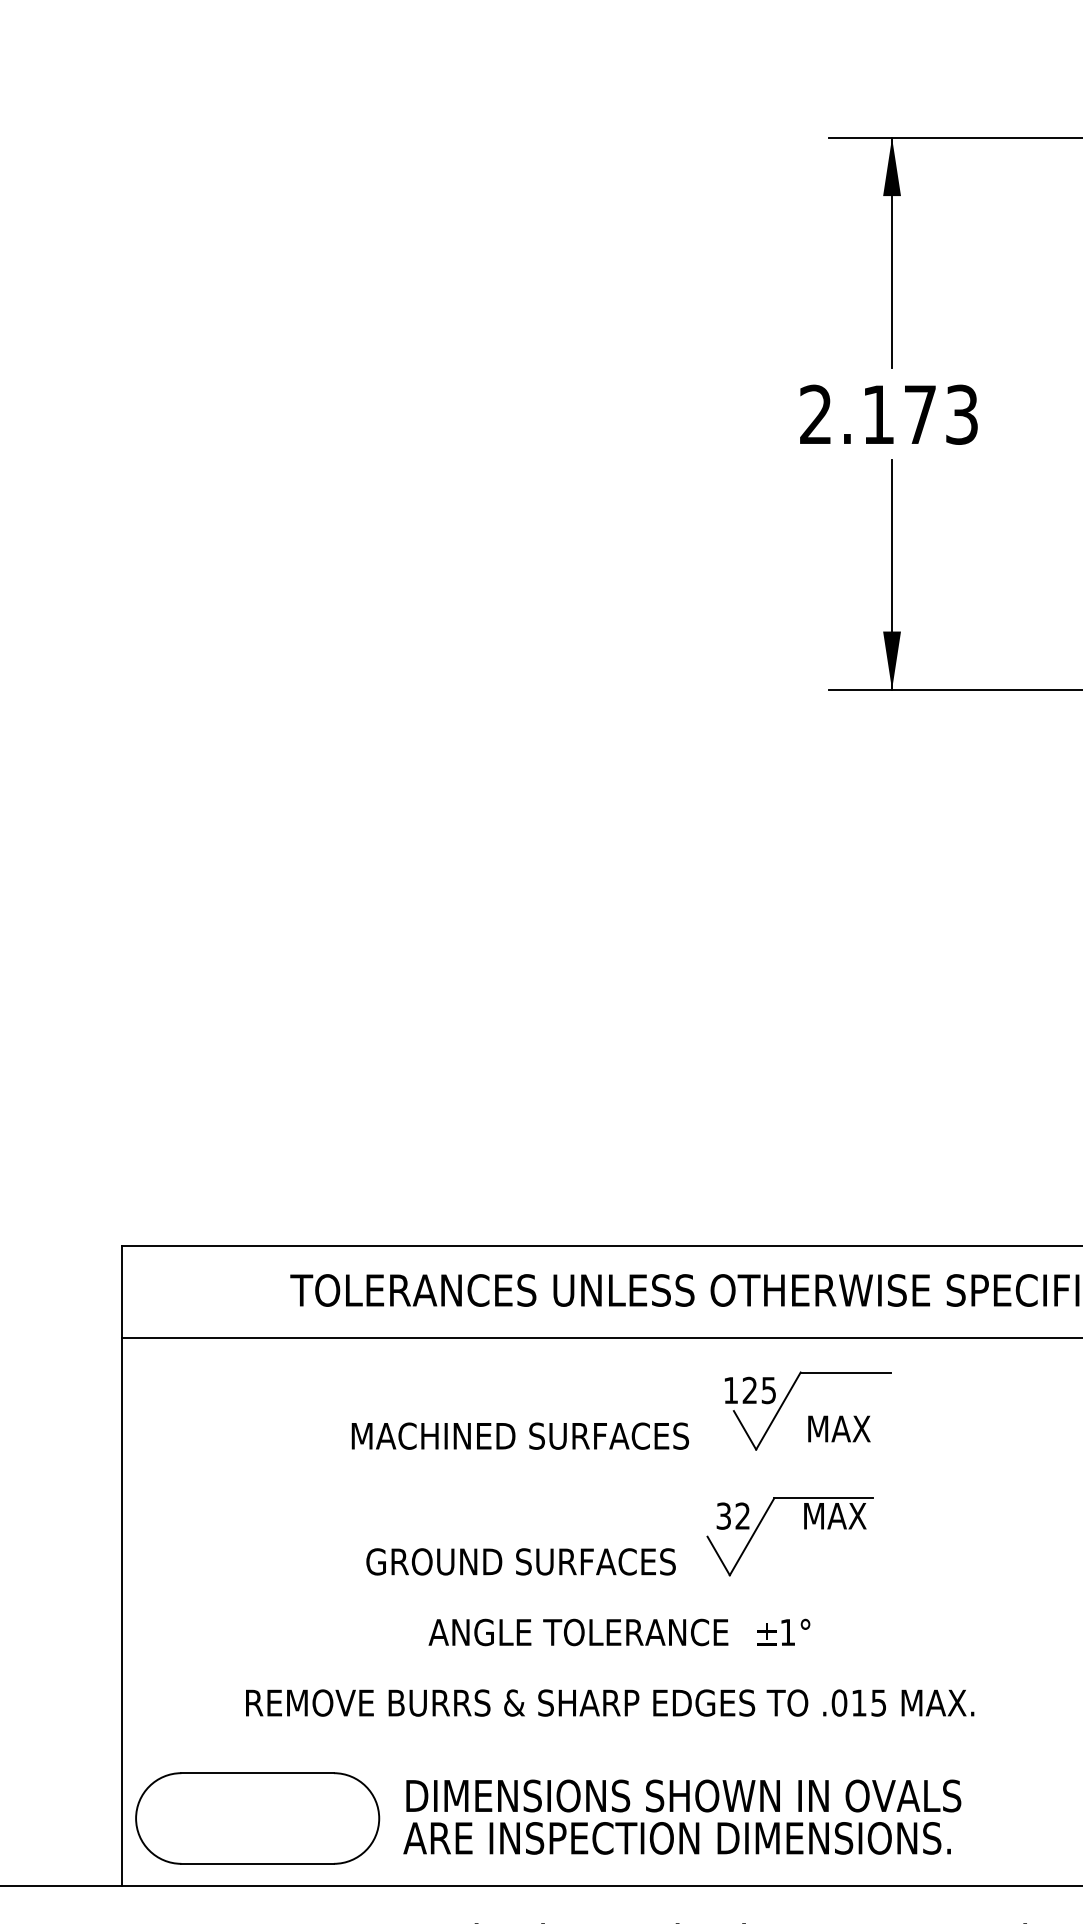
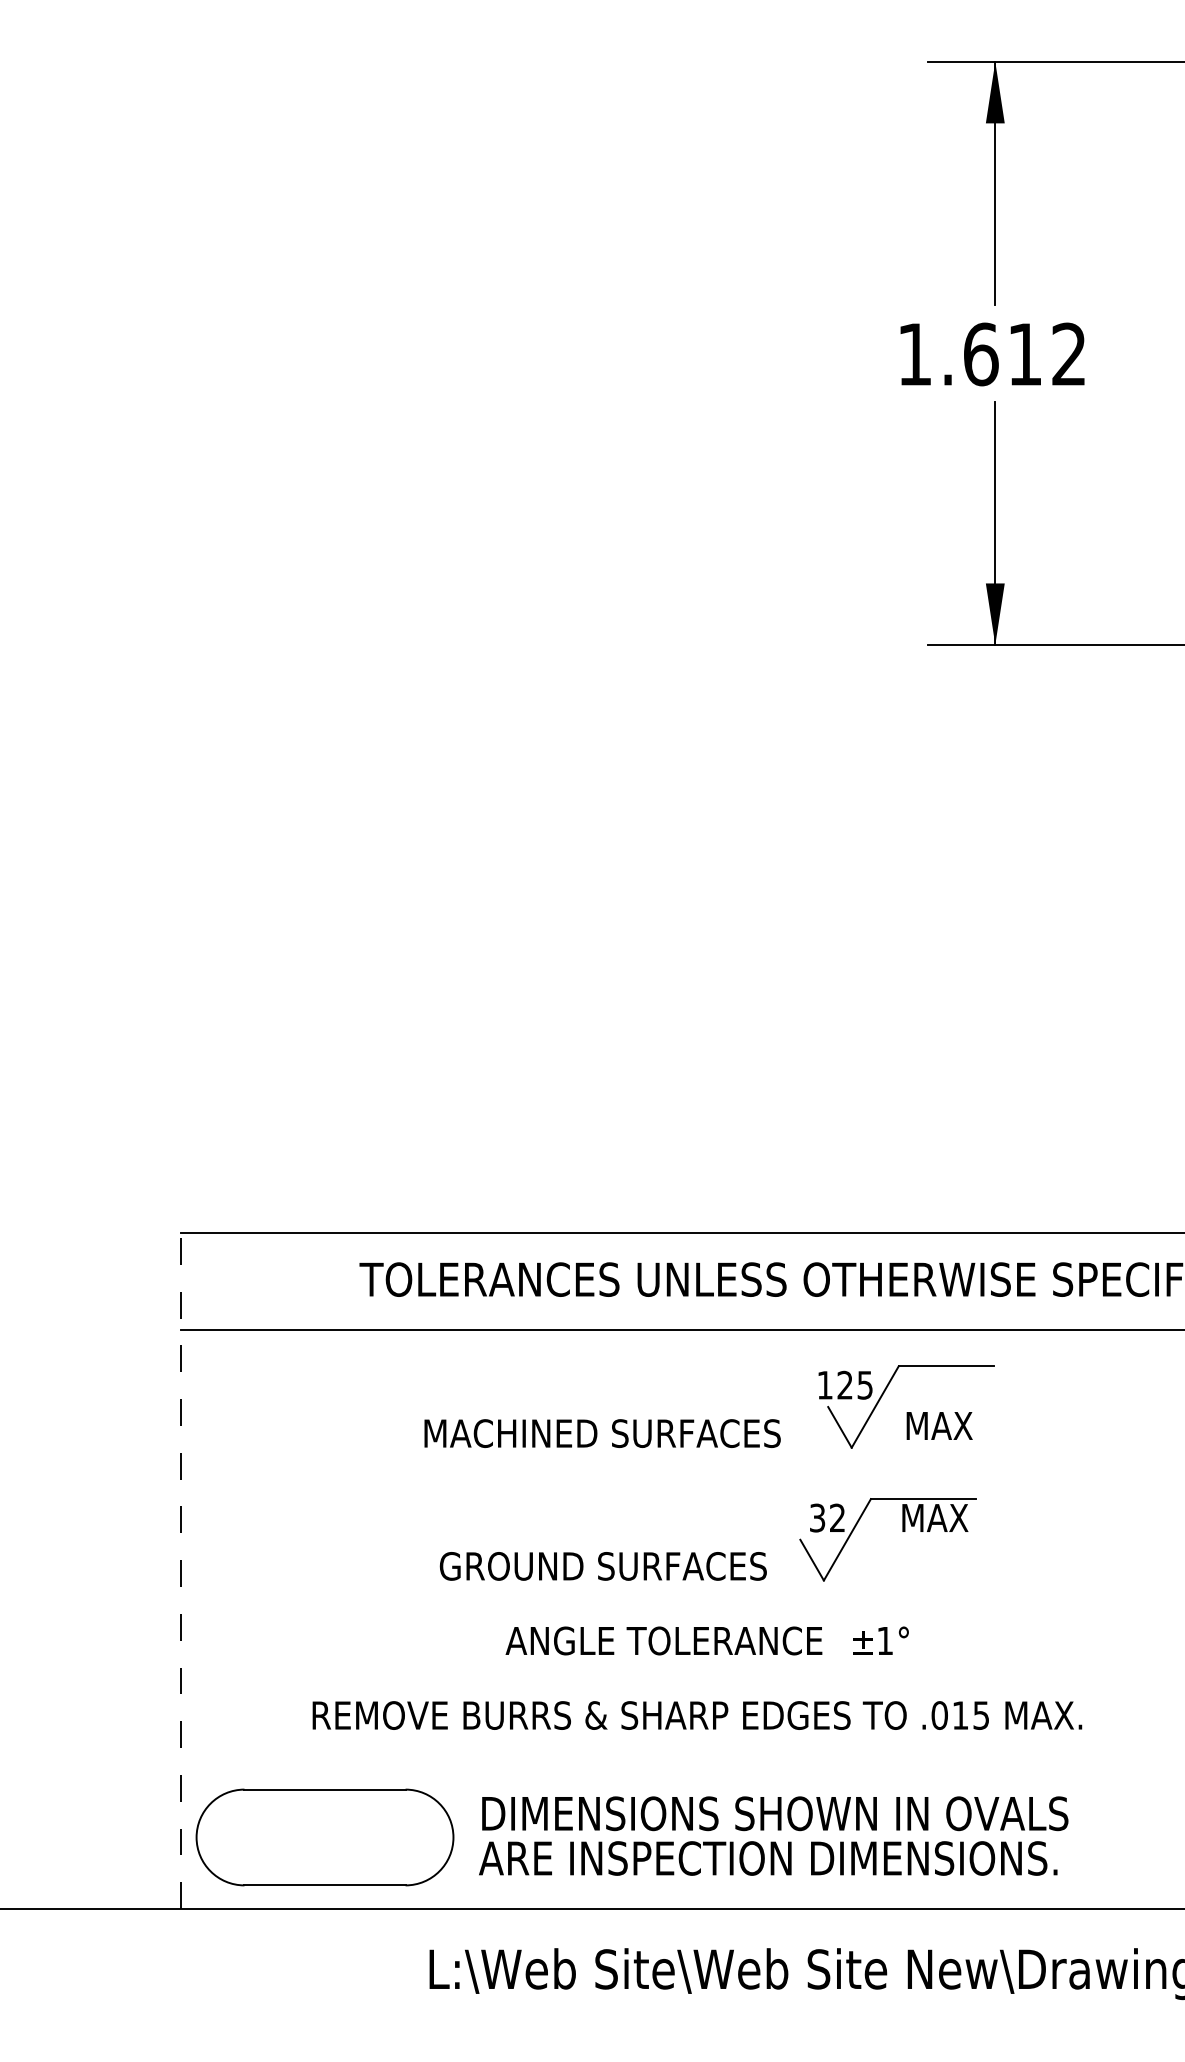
text: (888, 414) -> (991, 354), 2.173 -> 1.612
line: (121, 1565) -> (181, 1570), solid -> dashed

